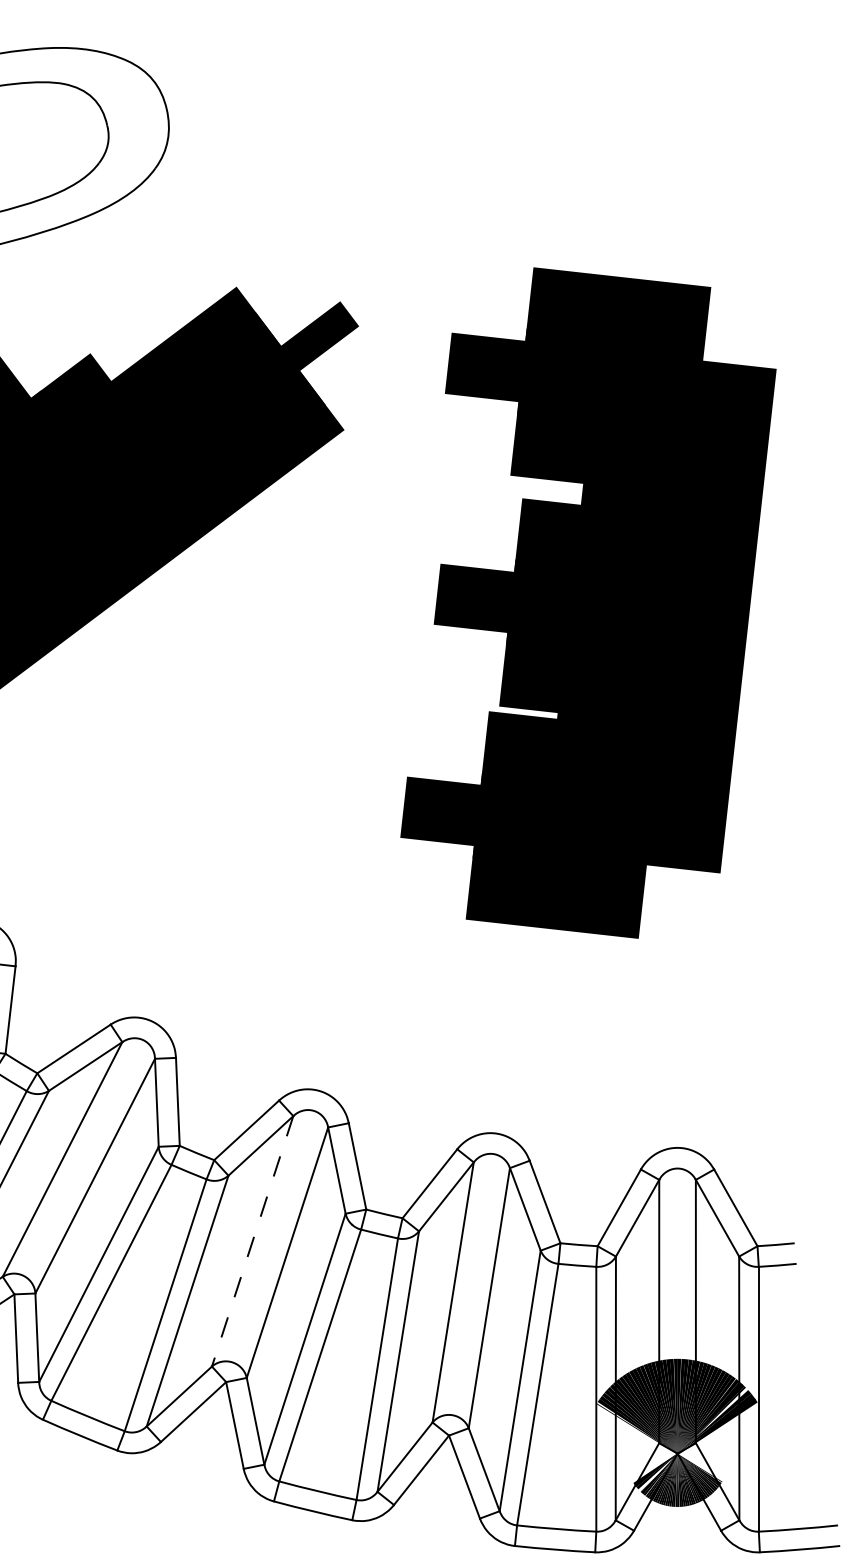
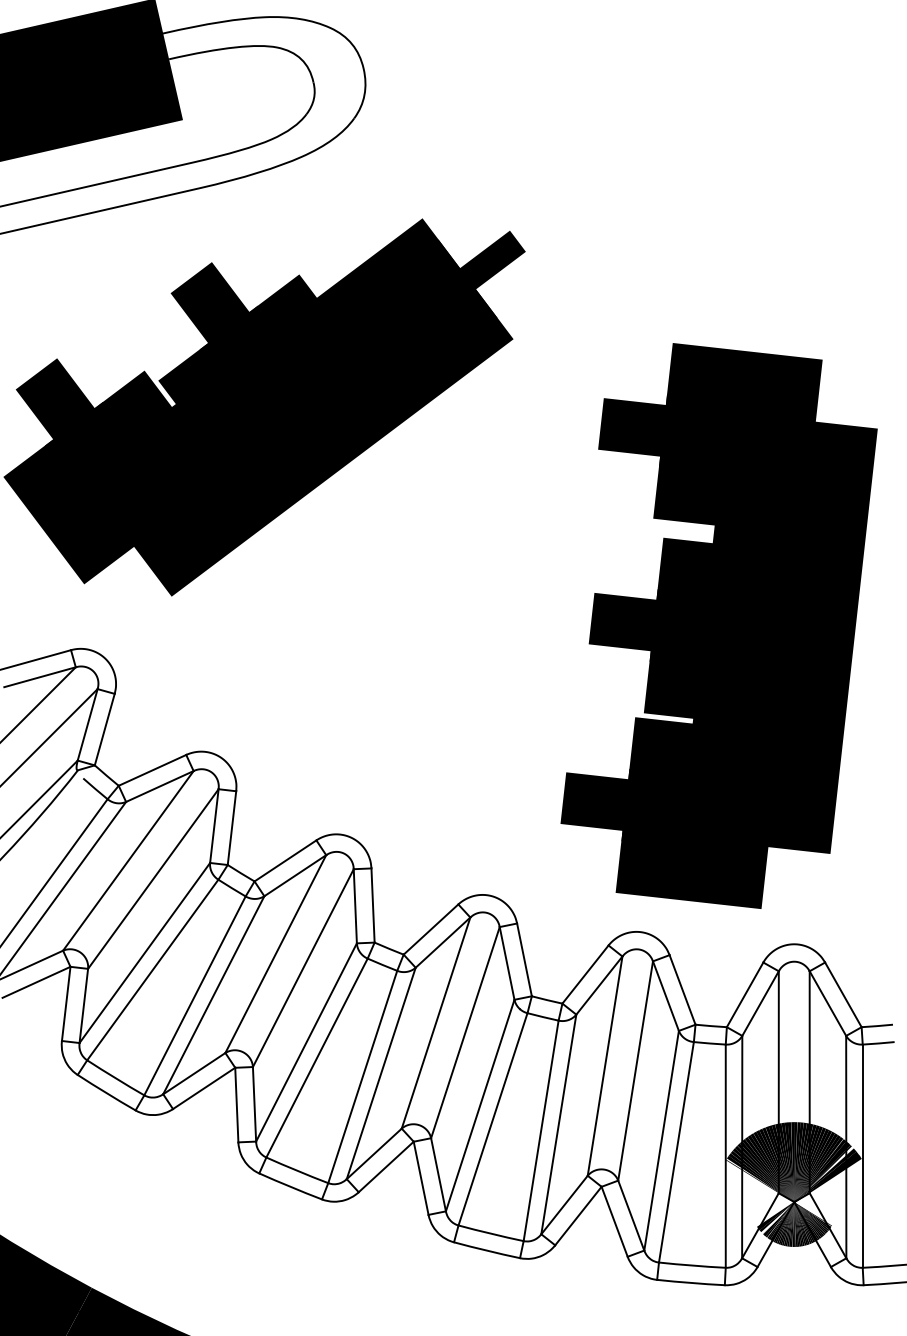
part: (587, 602) -> (718, 625), moved
line: (253, 1241) -> (436, 1023), dashed -> solid

